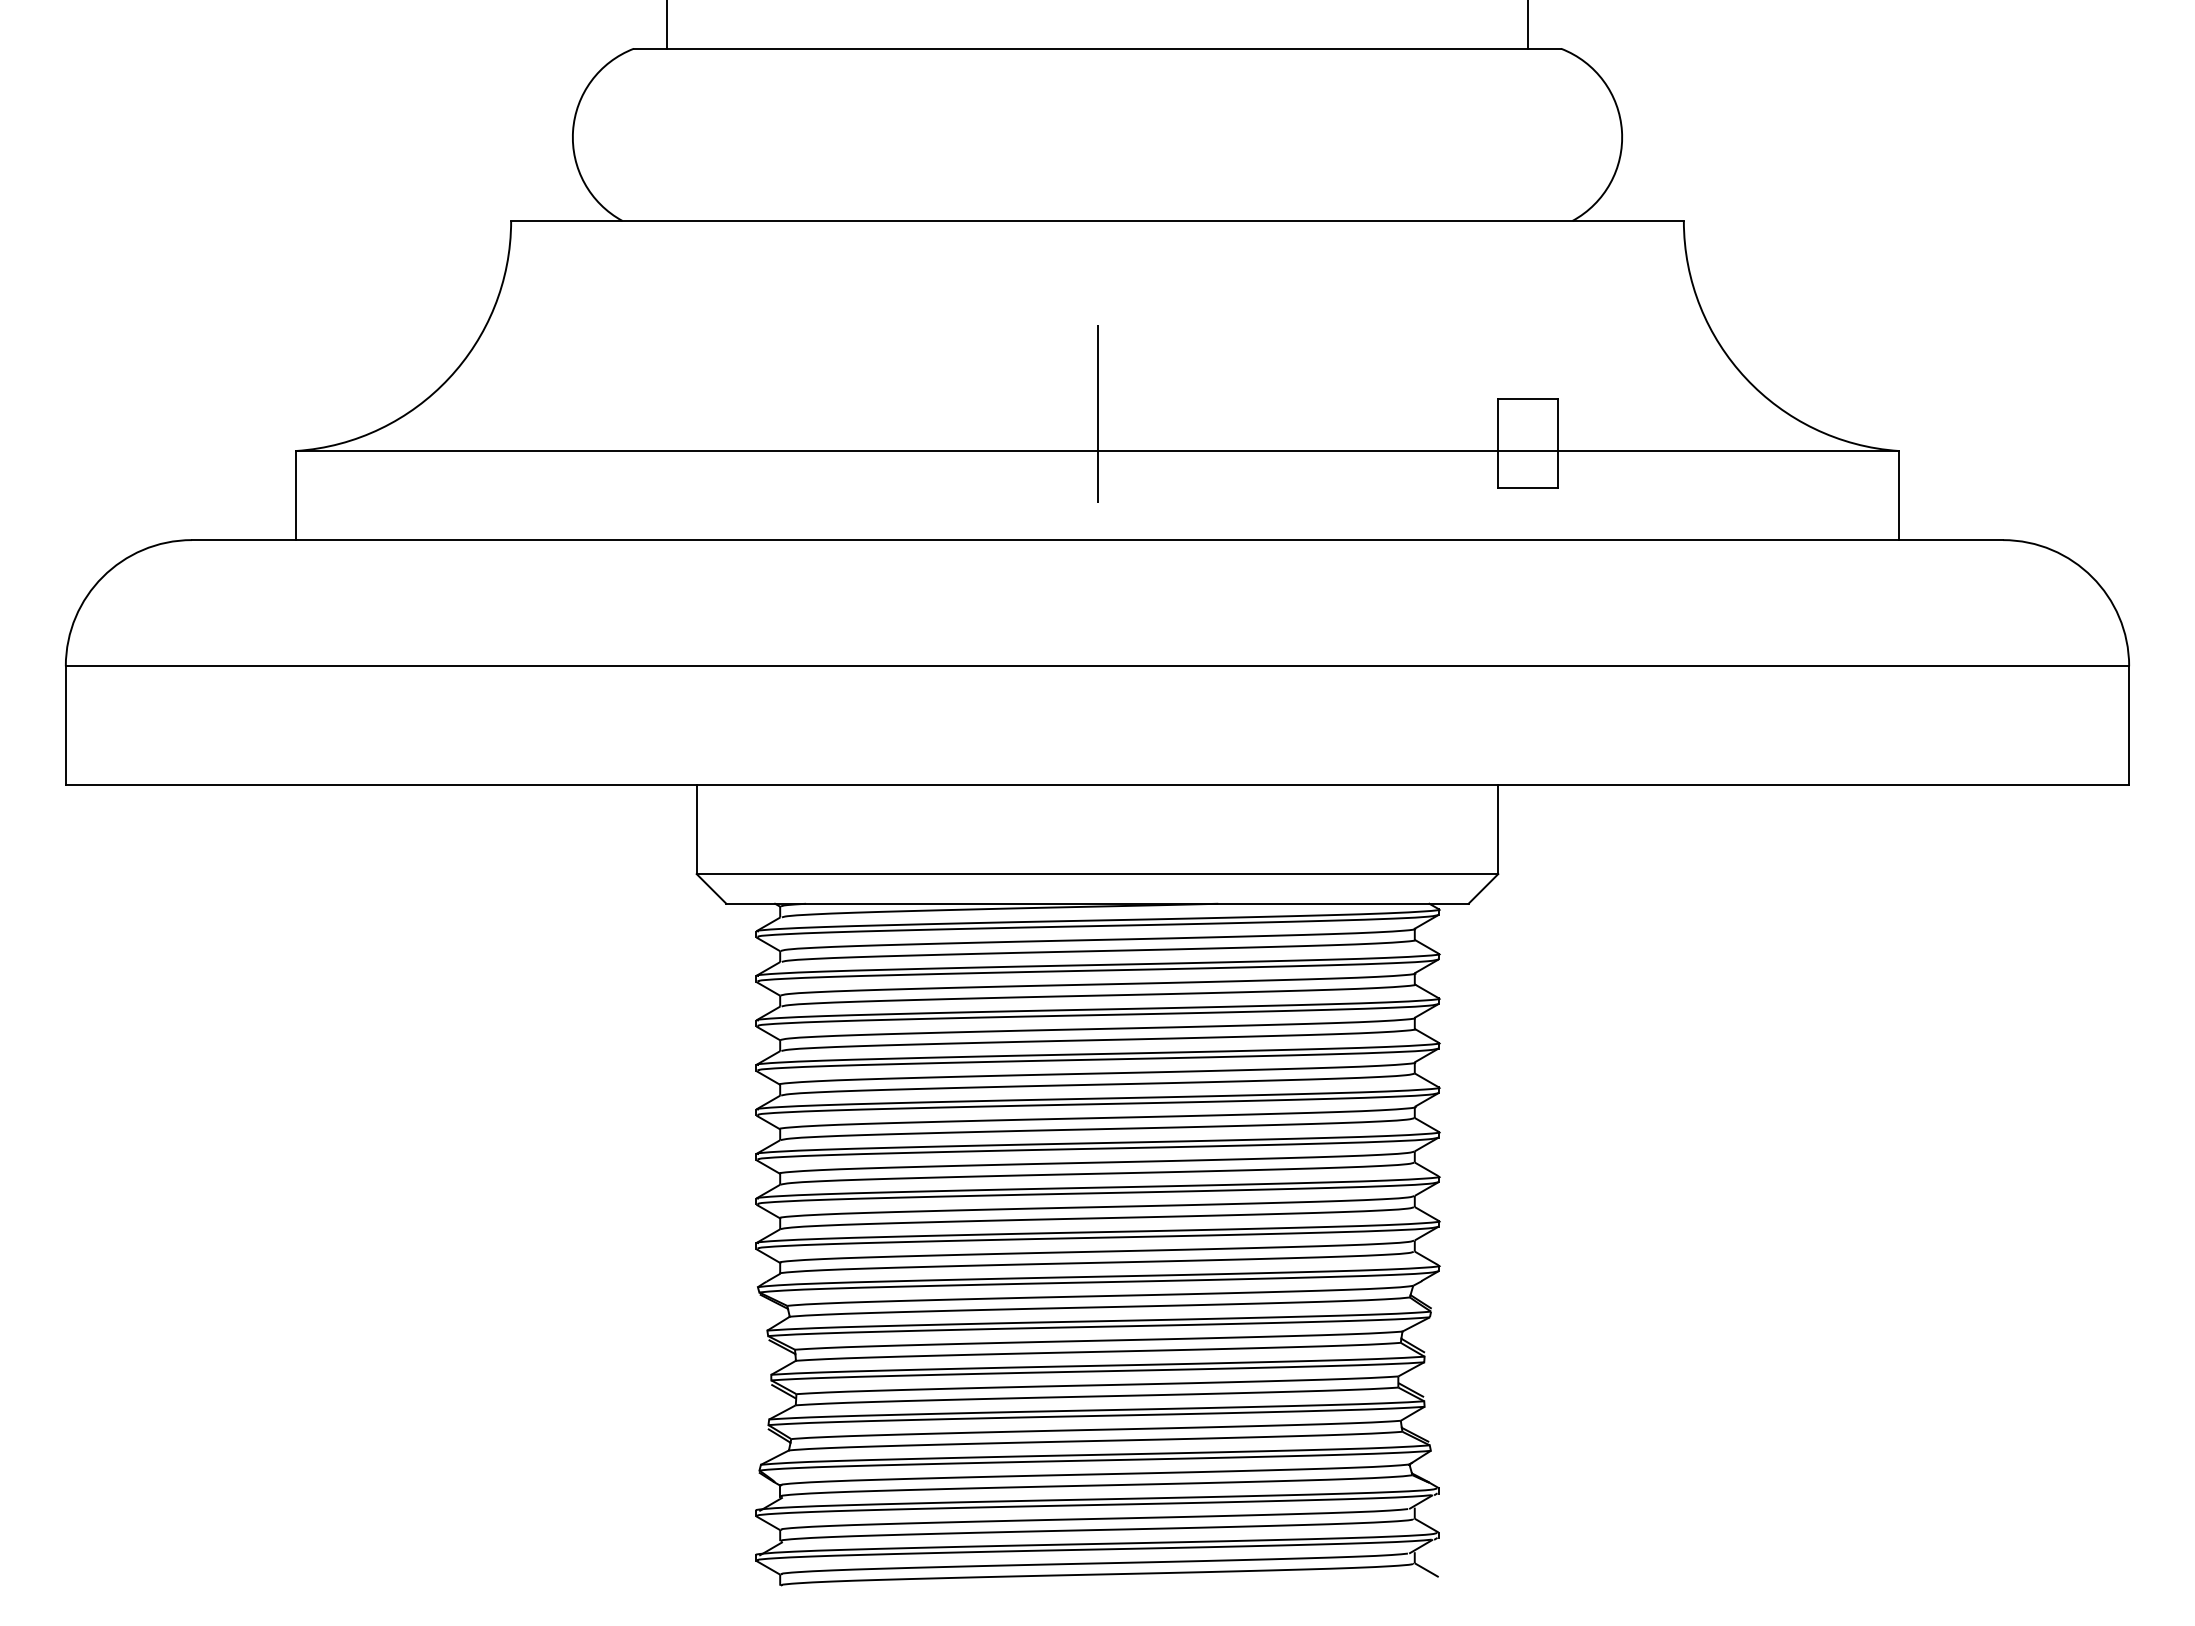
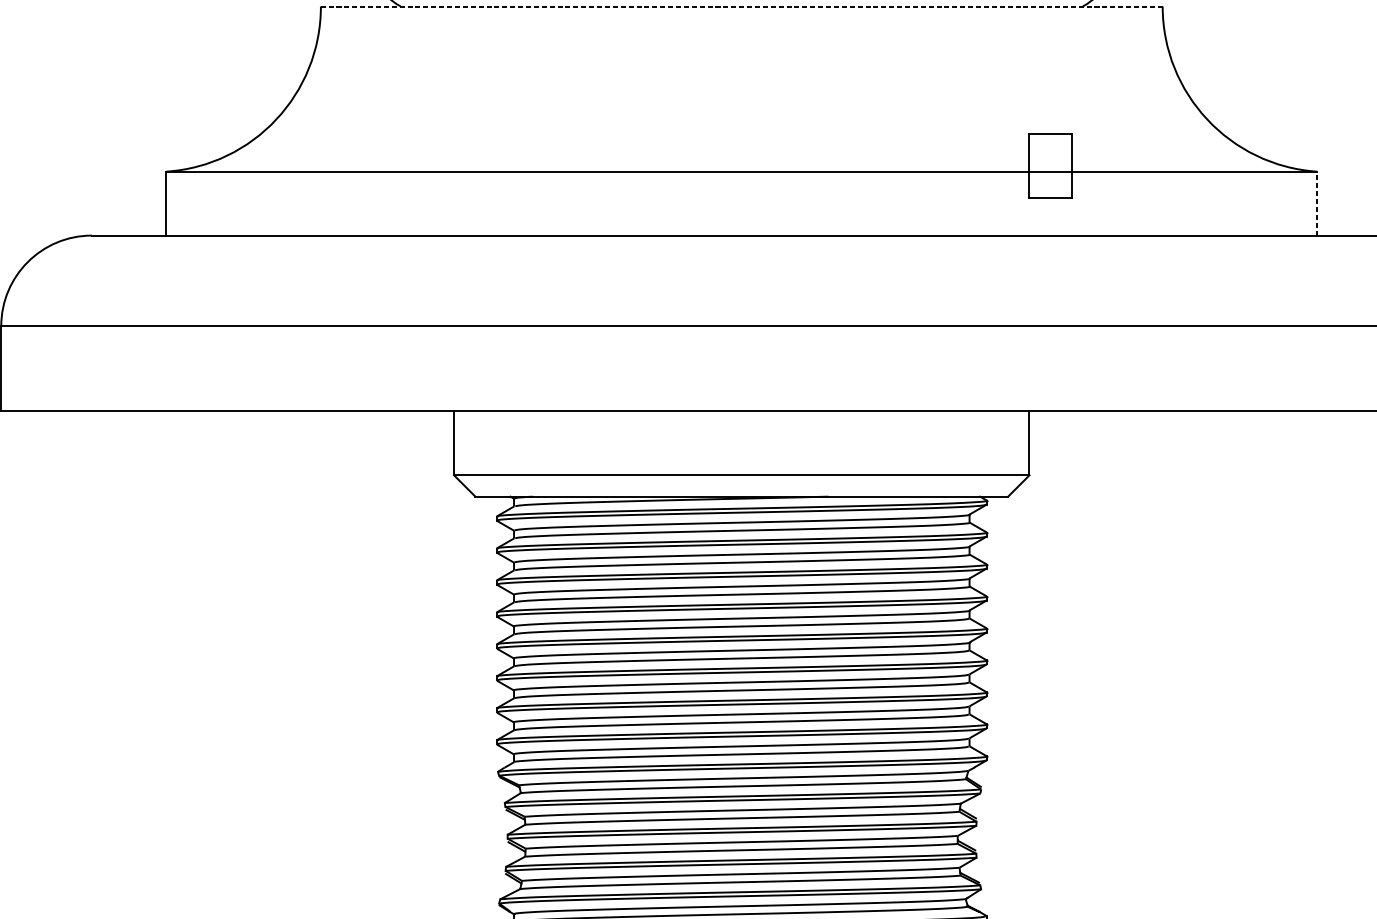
line: (1096, 220) -> (741, 6), solid -> dashed
line: (1097, 413) -> (741, 144), removed
line: (1899, 495) -> (1317, 203), solid -> dashed

